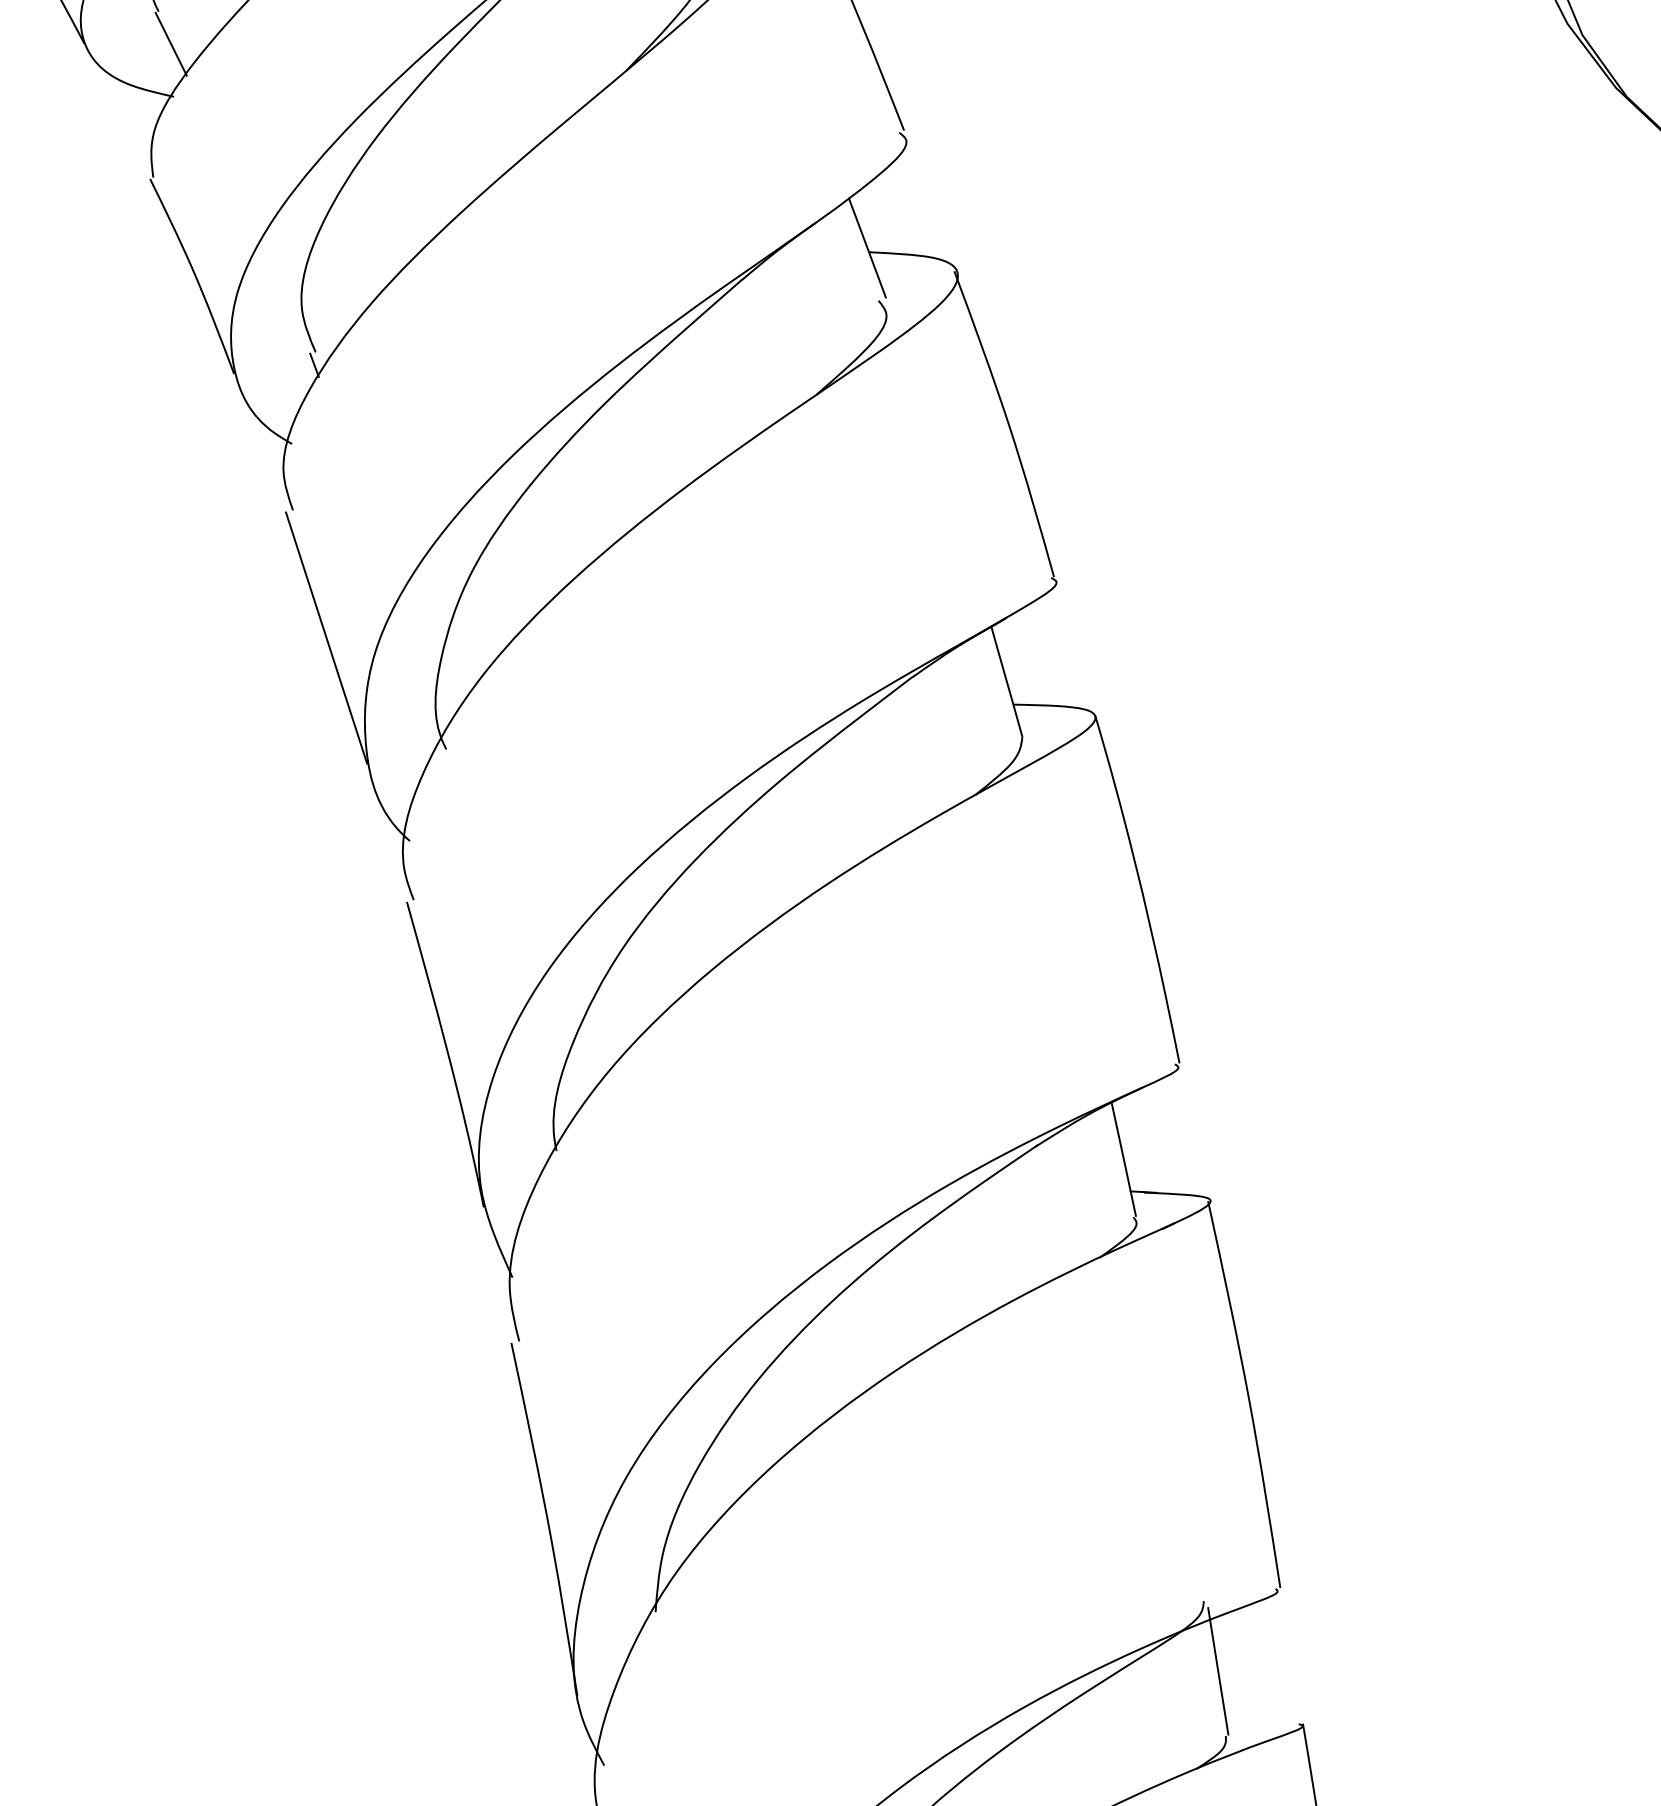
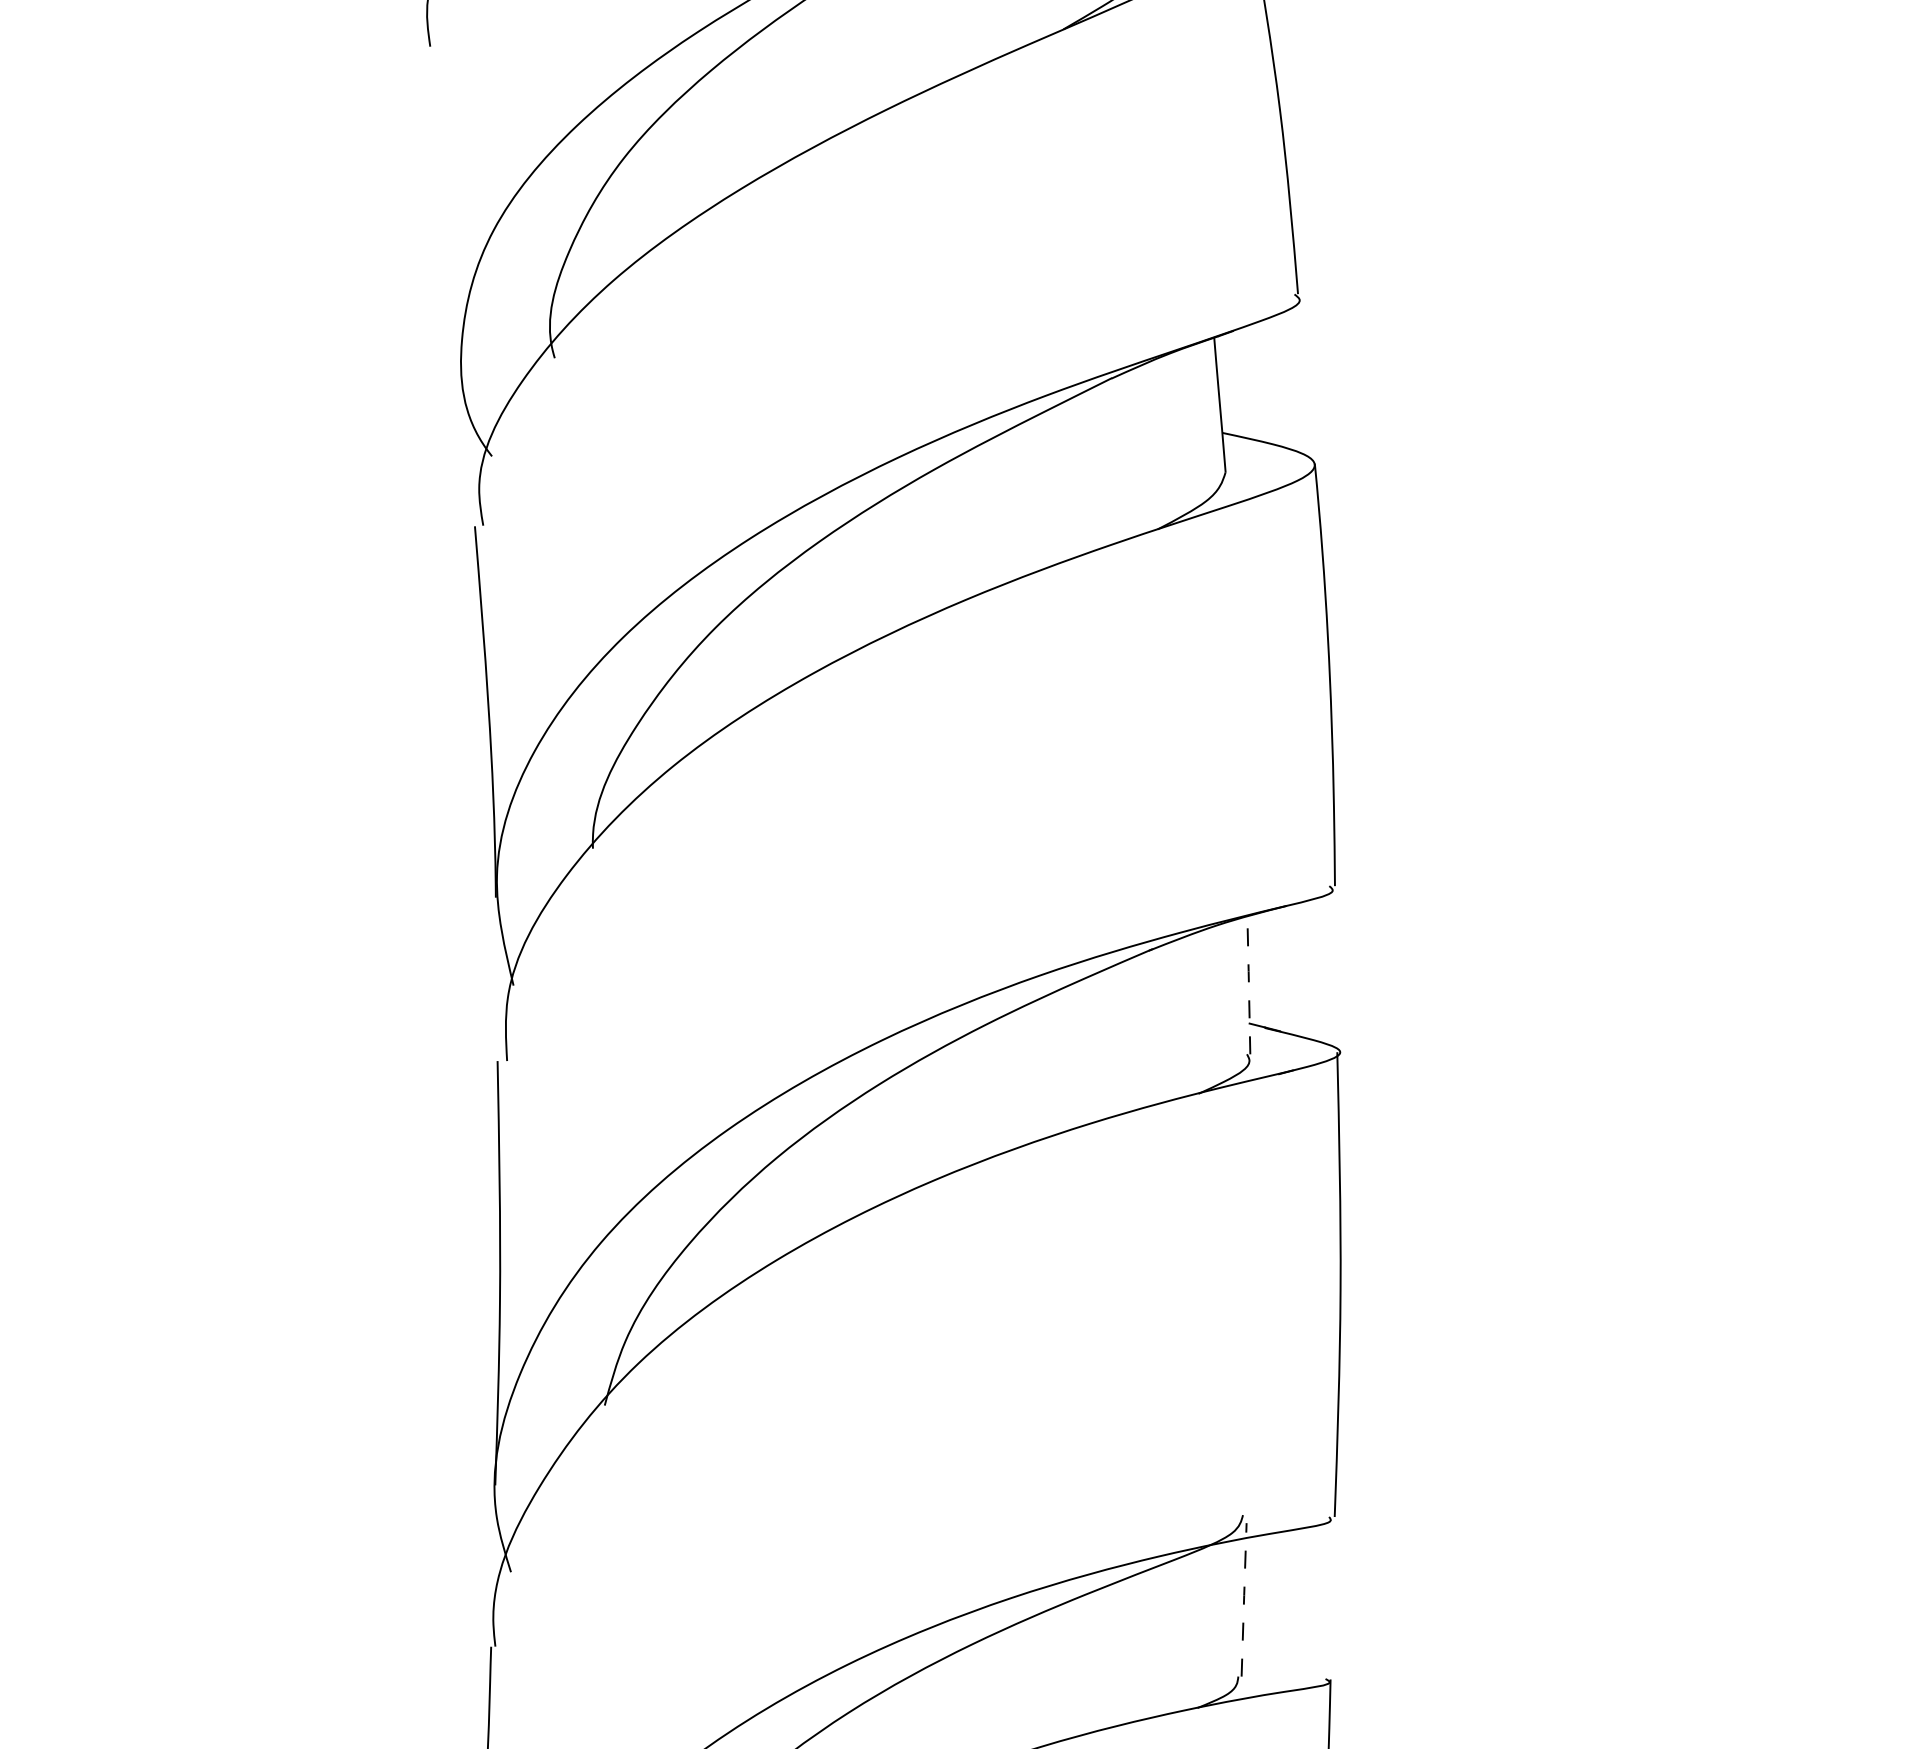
line: (326, 637) -> (440, 201), removed
line: (1123, 1158) -> (1248, 983), solid -> dashed
line: (1218, 1670) -> (1244, 1598), solid -> dashed

